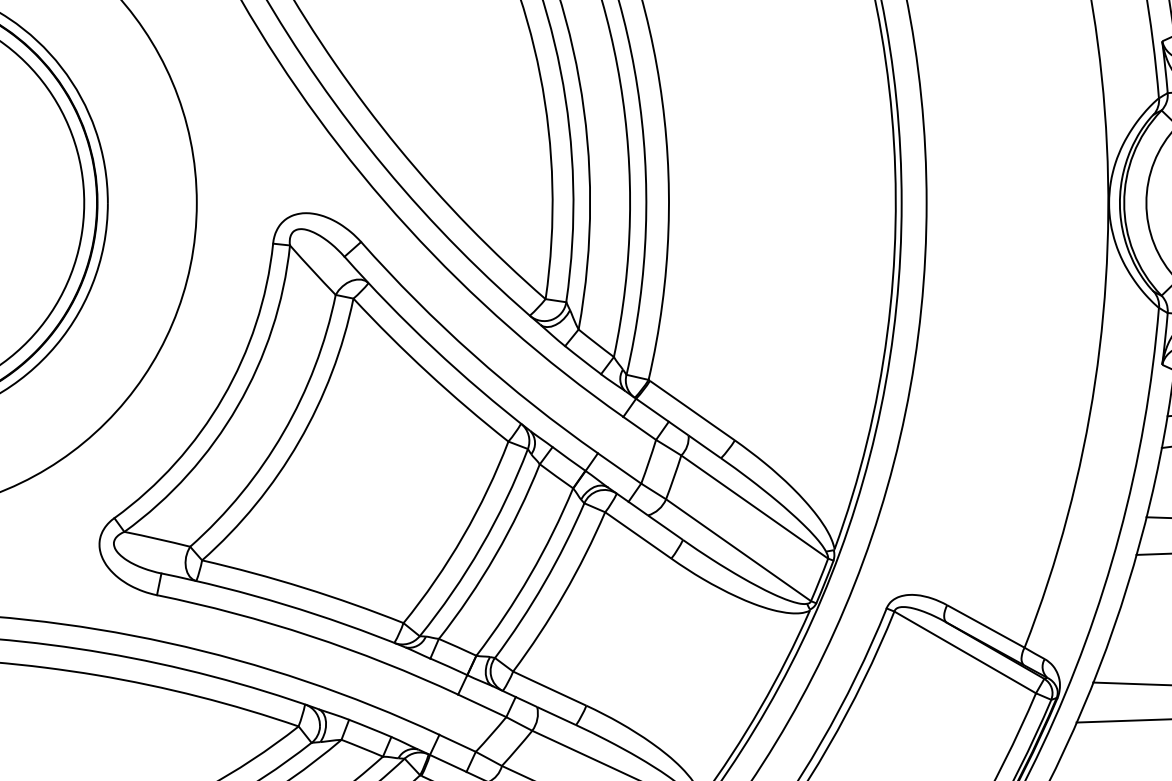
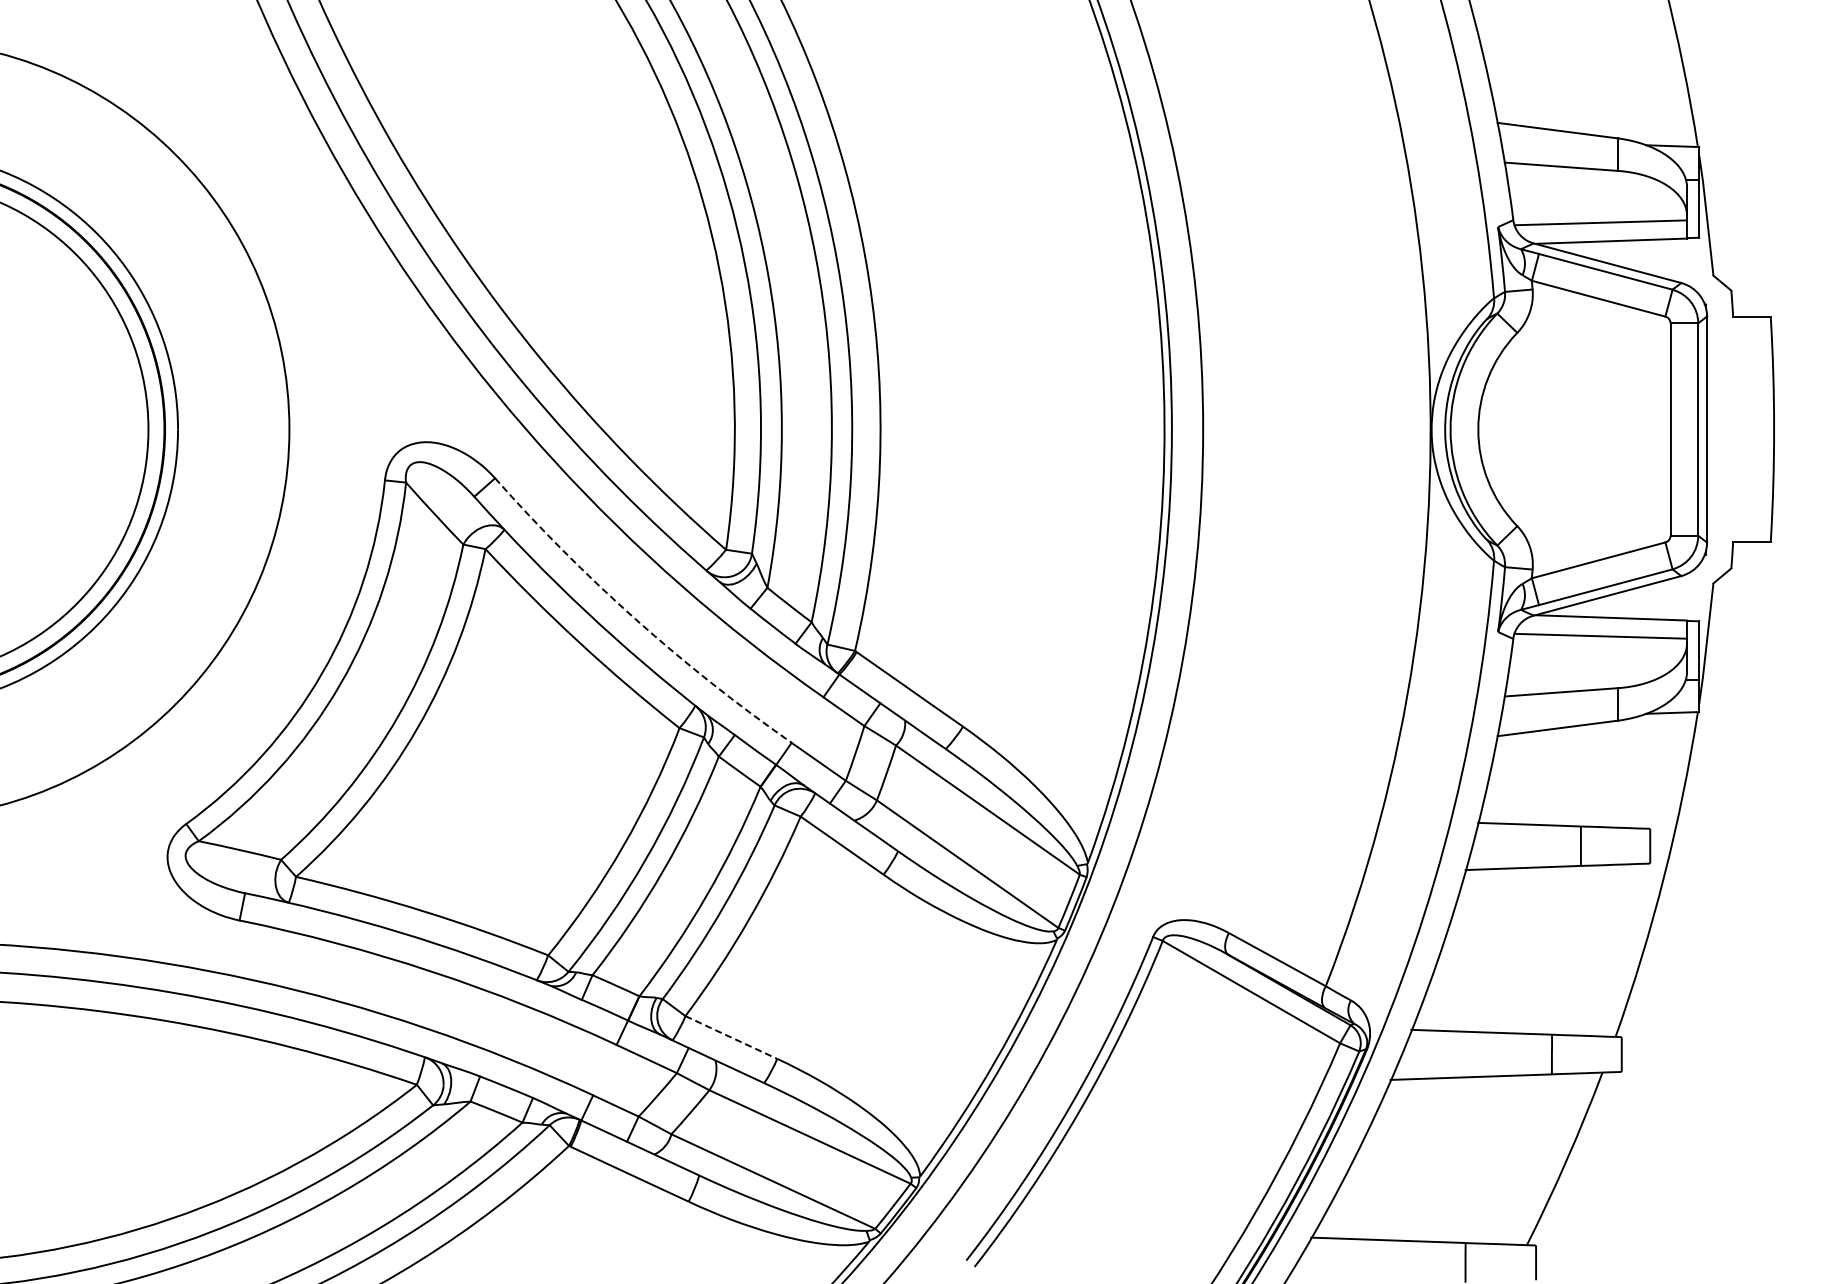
arc: (473, 354) -> (635, 619), solid -> dashed
line: (549, 688) -> (731, 1037), solid -> dashed

